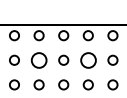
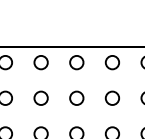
circle: (38, 59) -> (40, 97), size x0.62
circle: (87, 59) -> (111, 97), size x0.62

